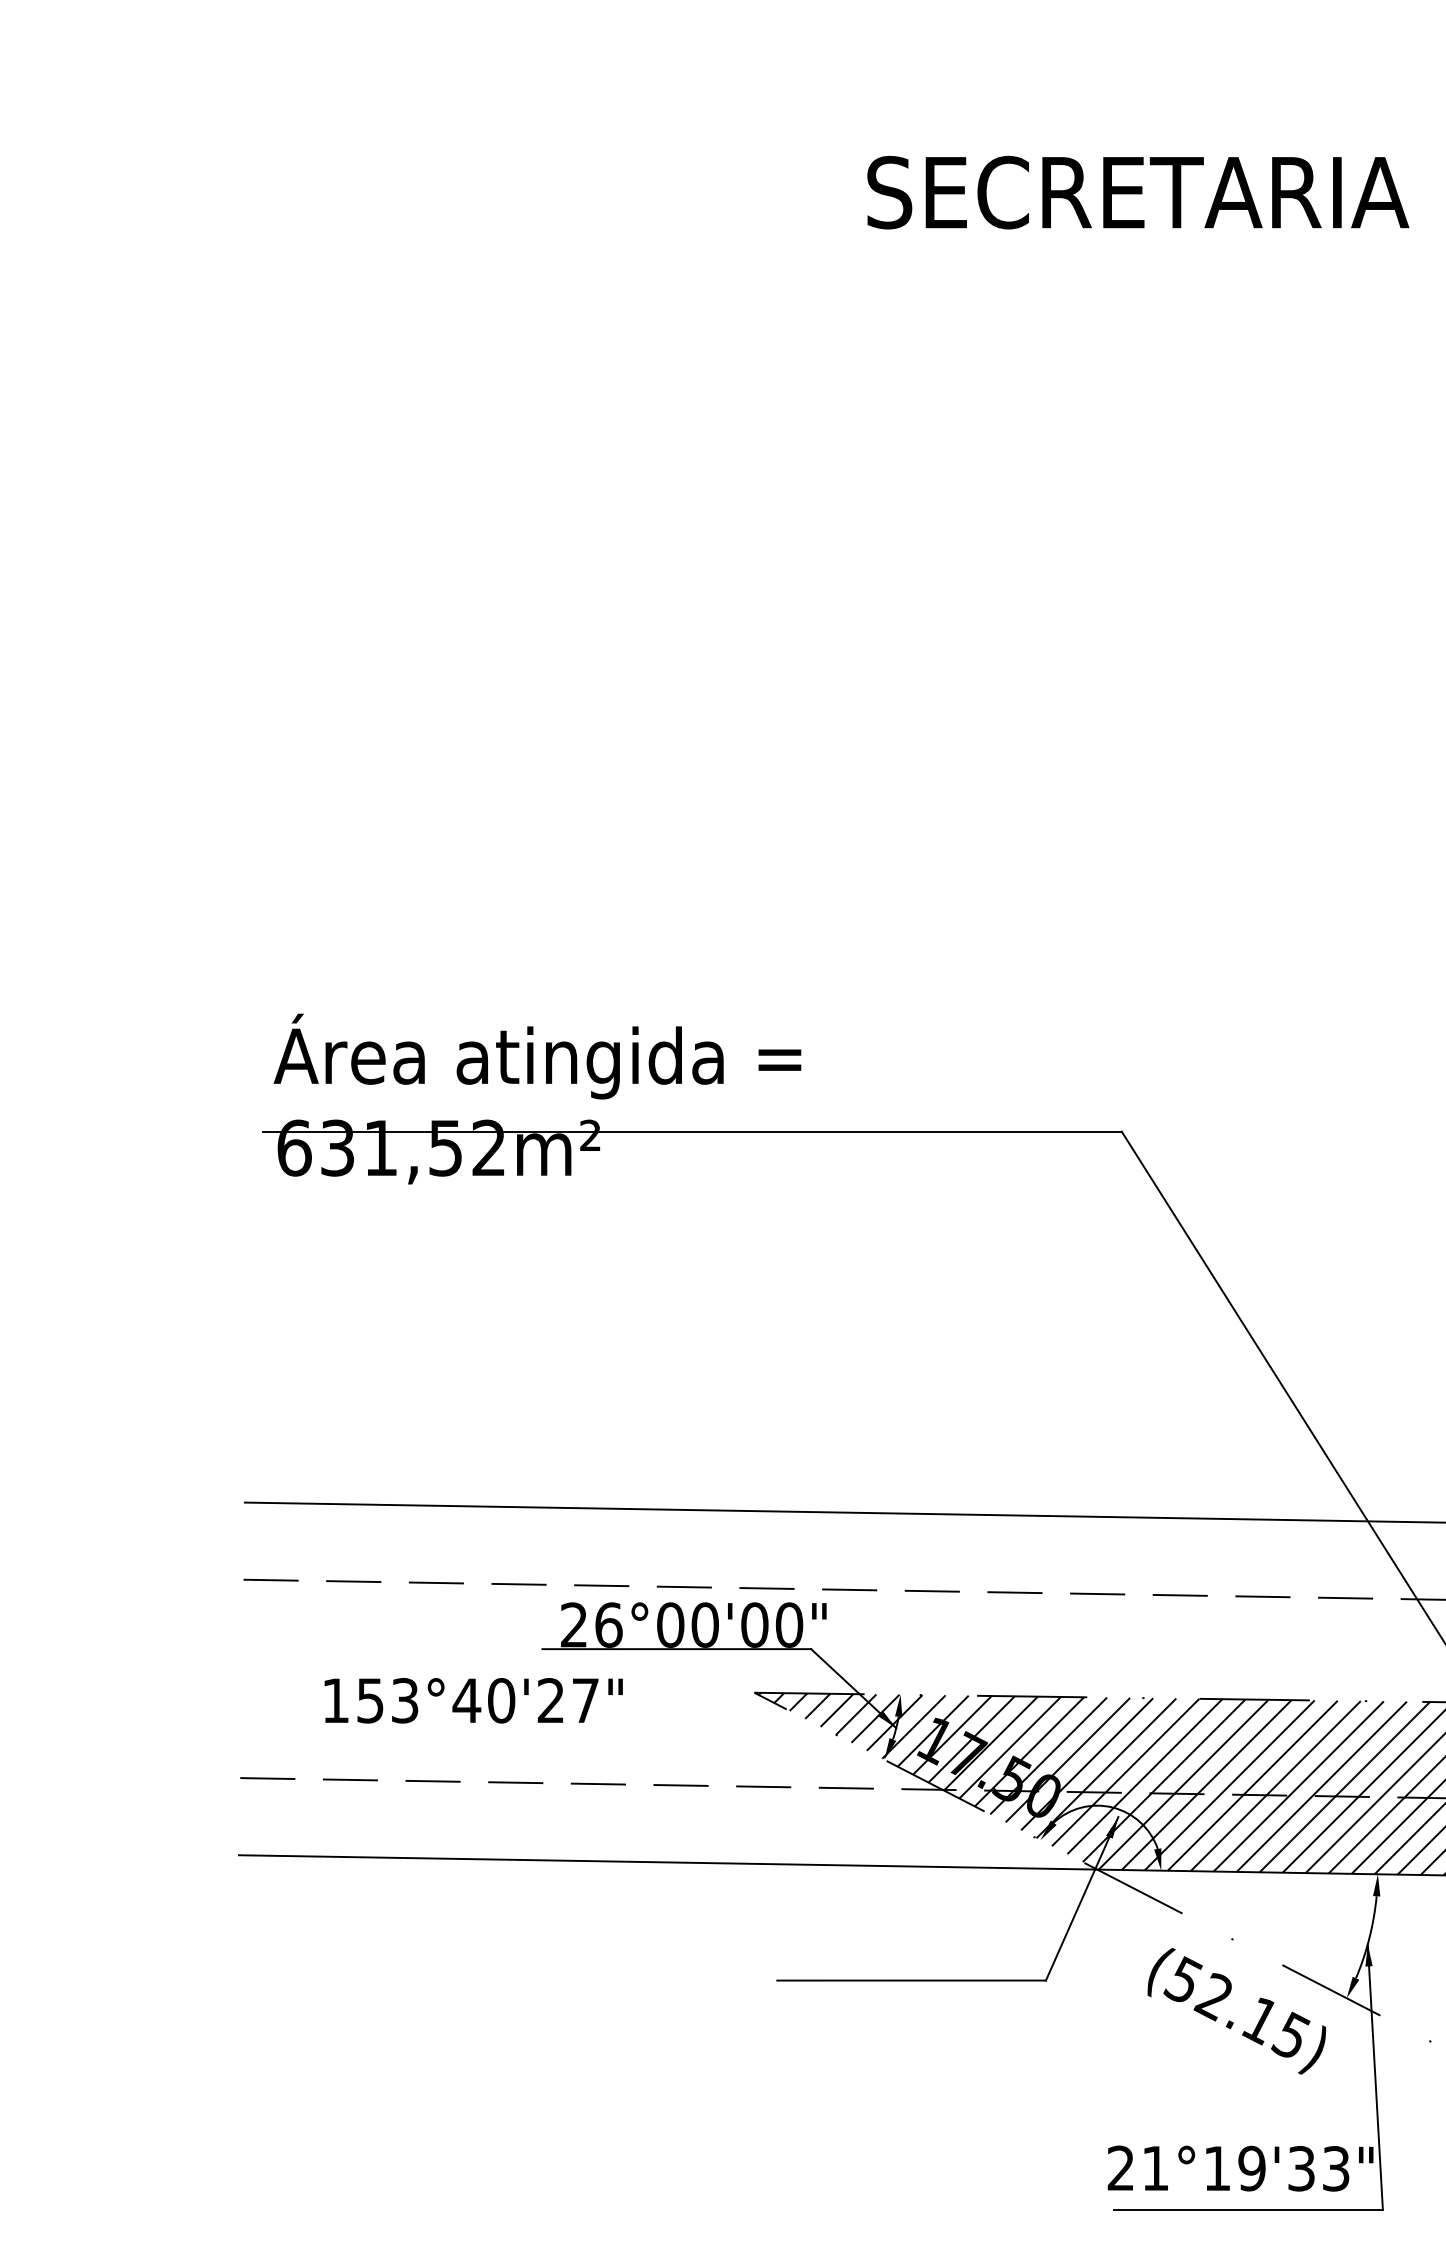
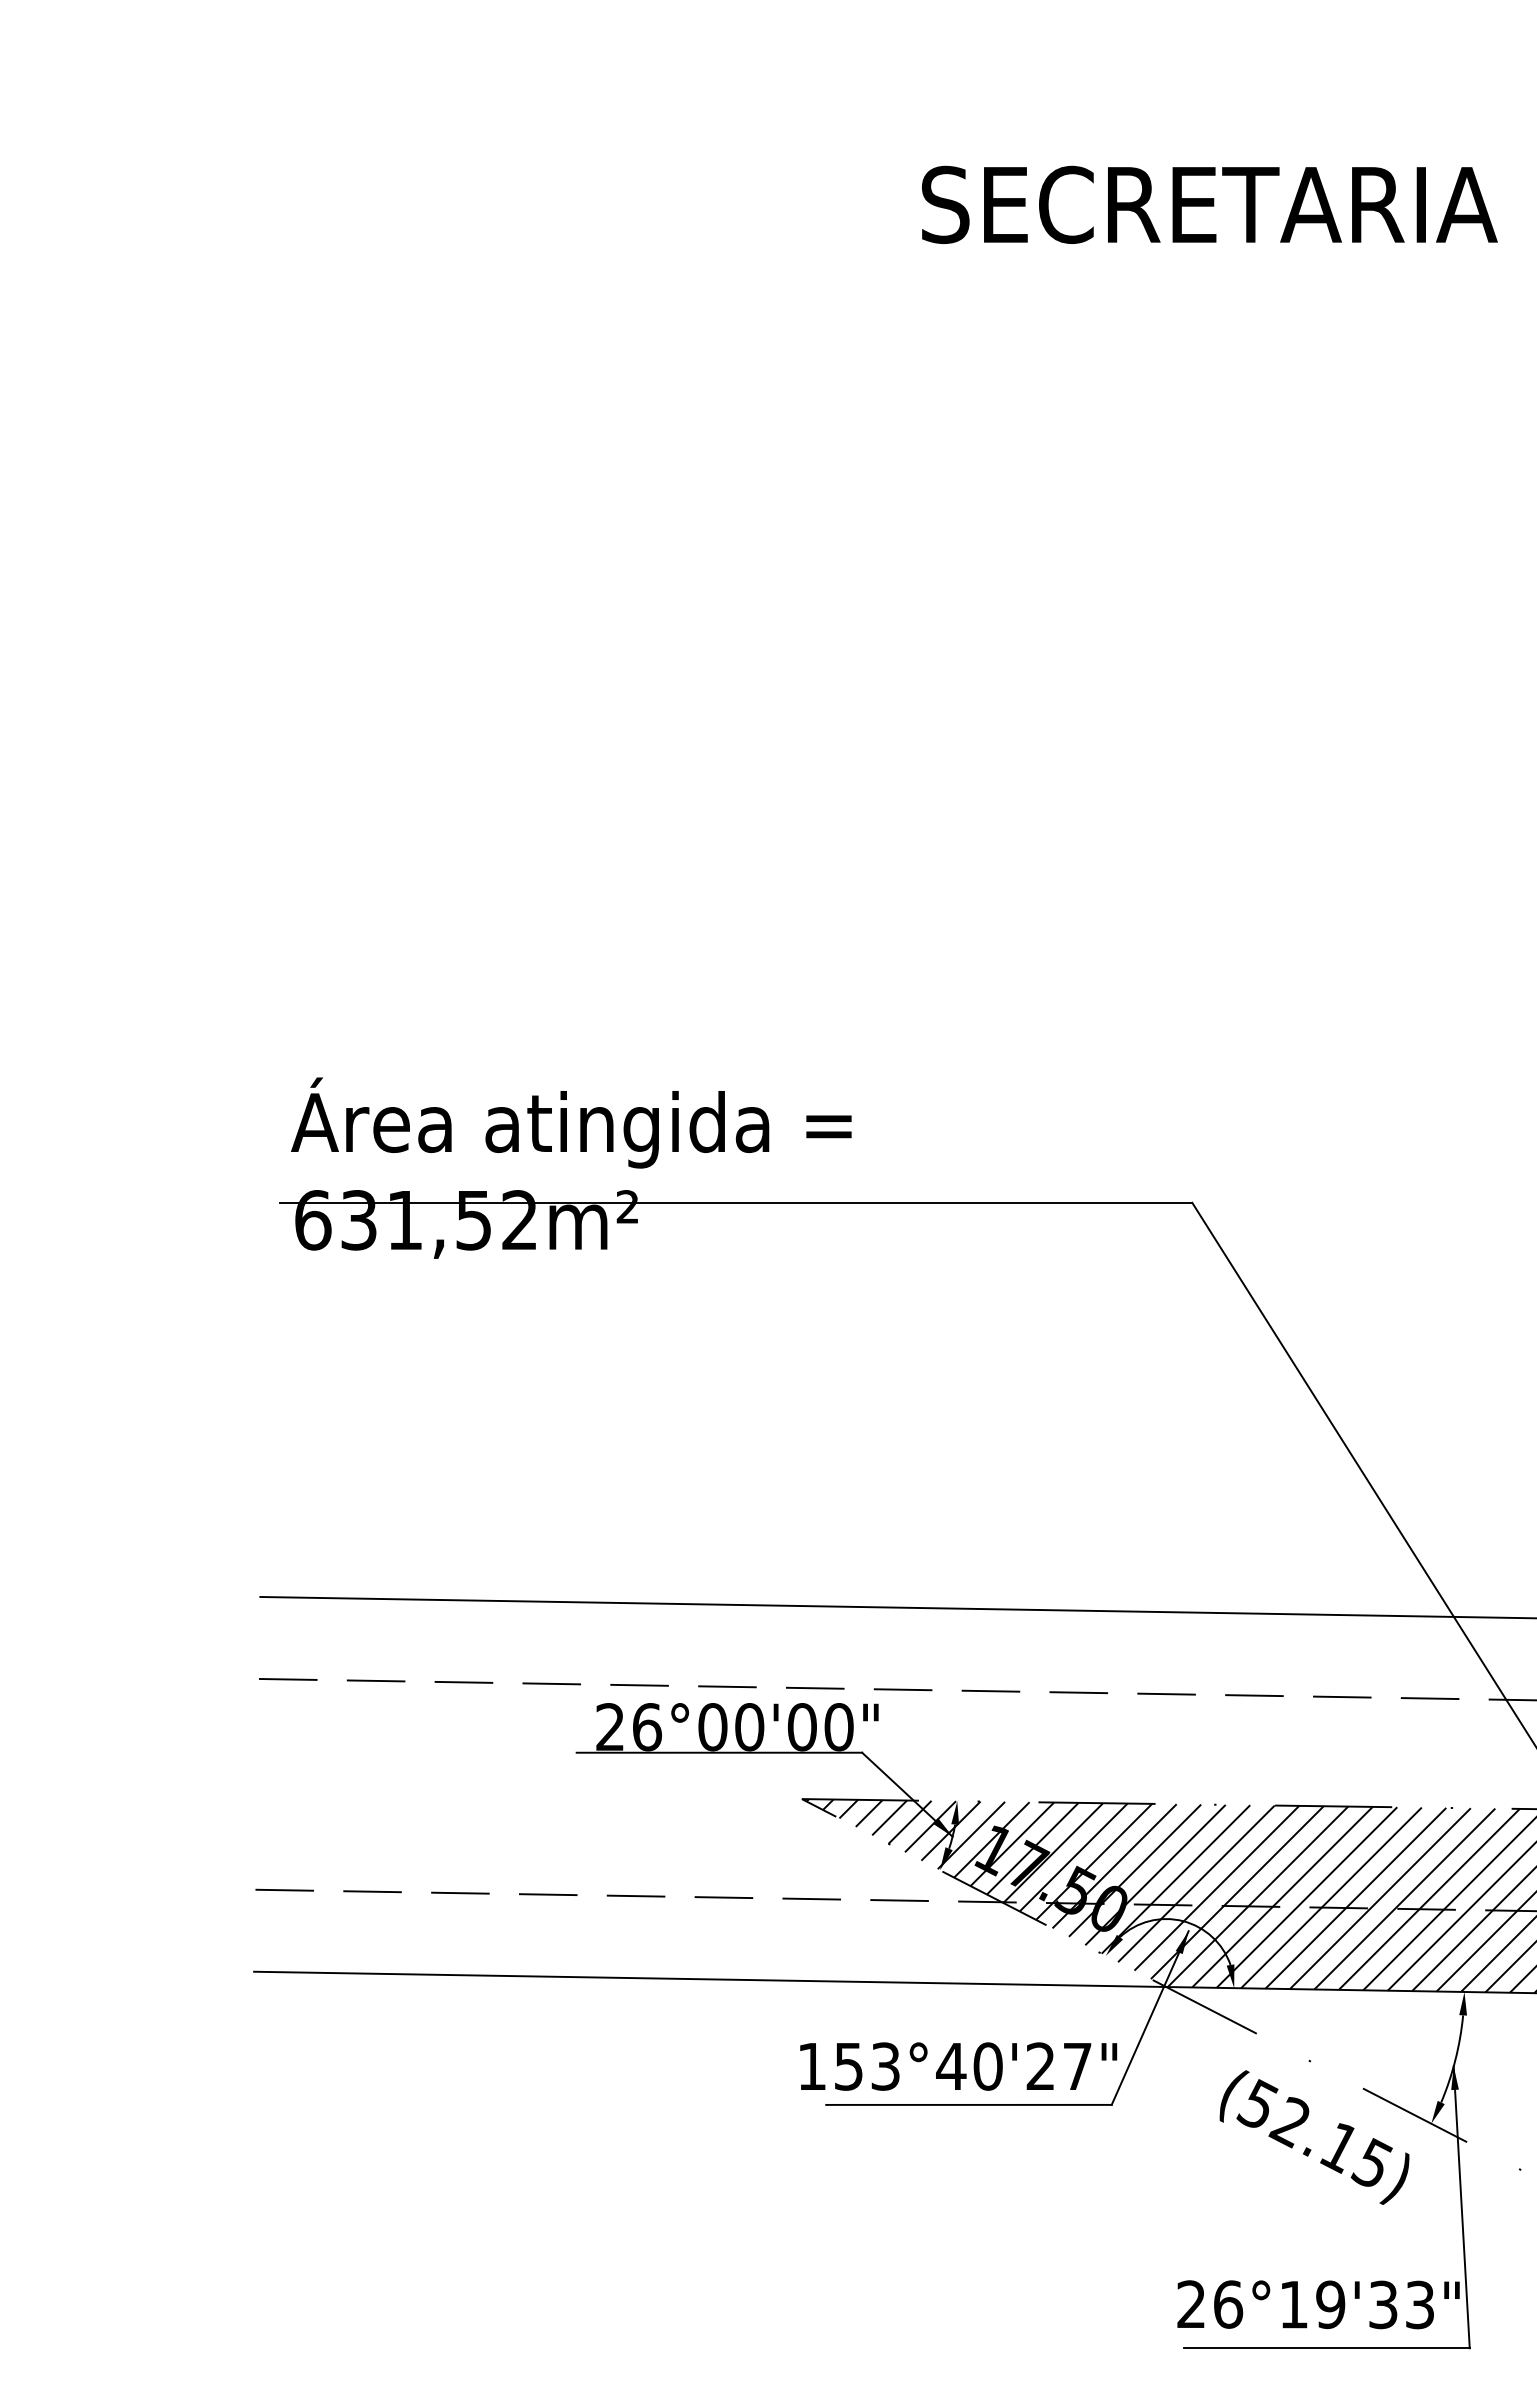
text: (473, 1700) -> (958, 2066), moved
text: (1155, 2168) -> (1228, 2304), 21°19'33" -> 26°19'33"

